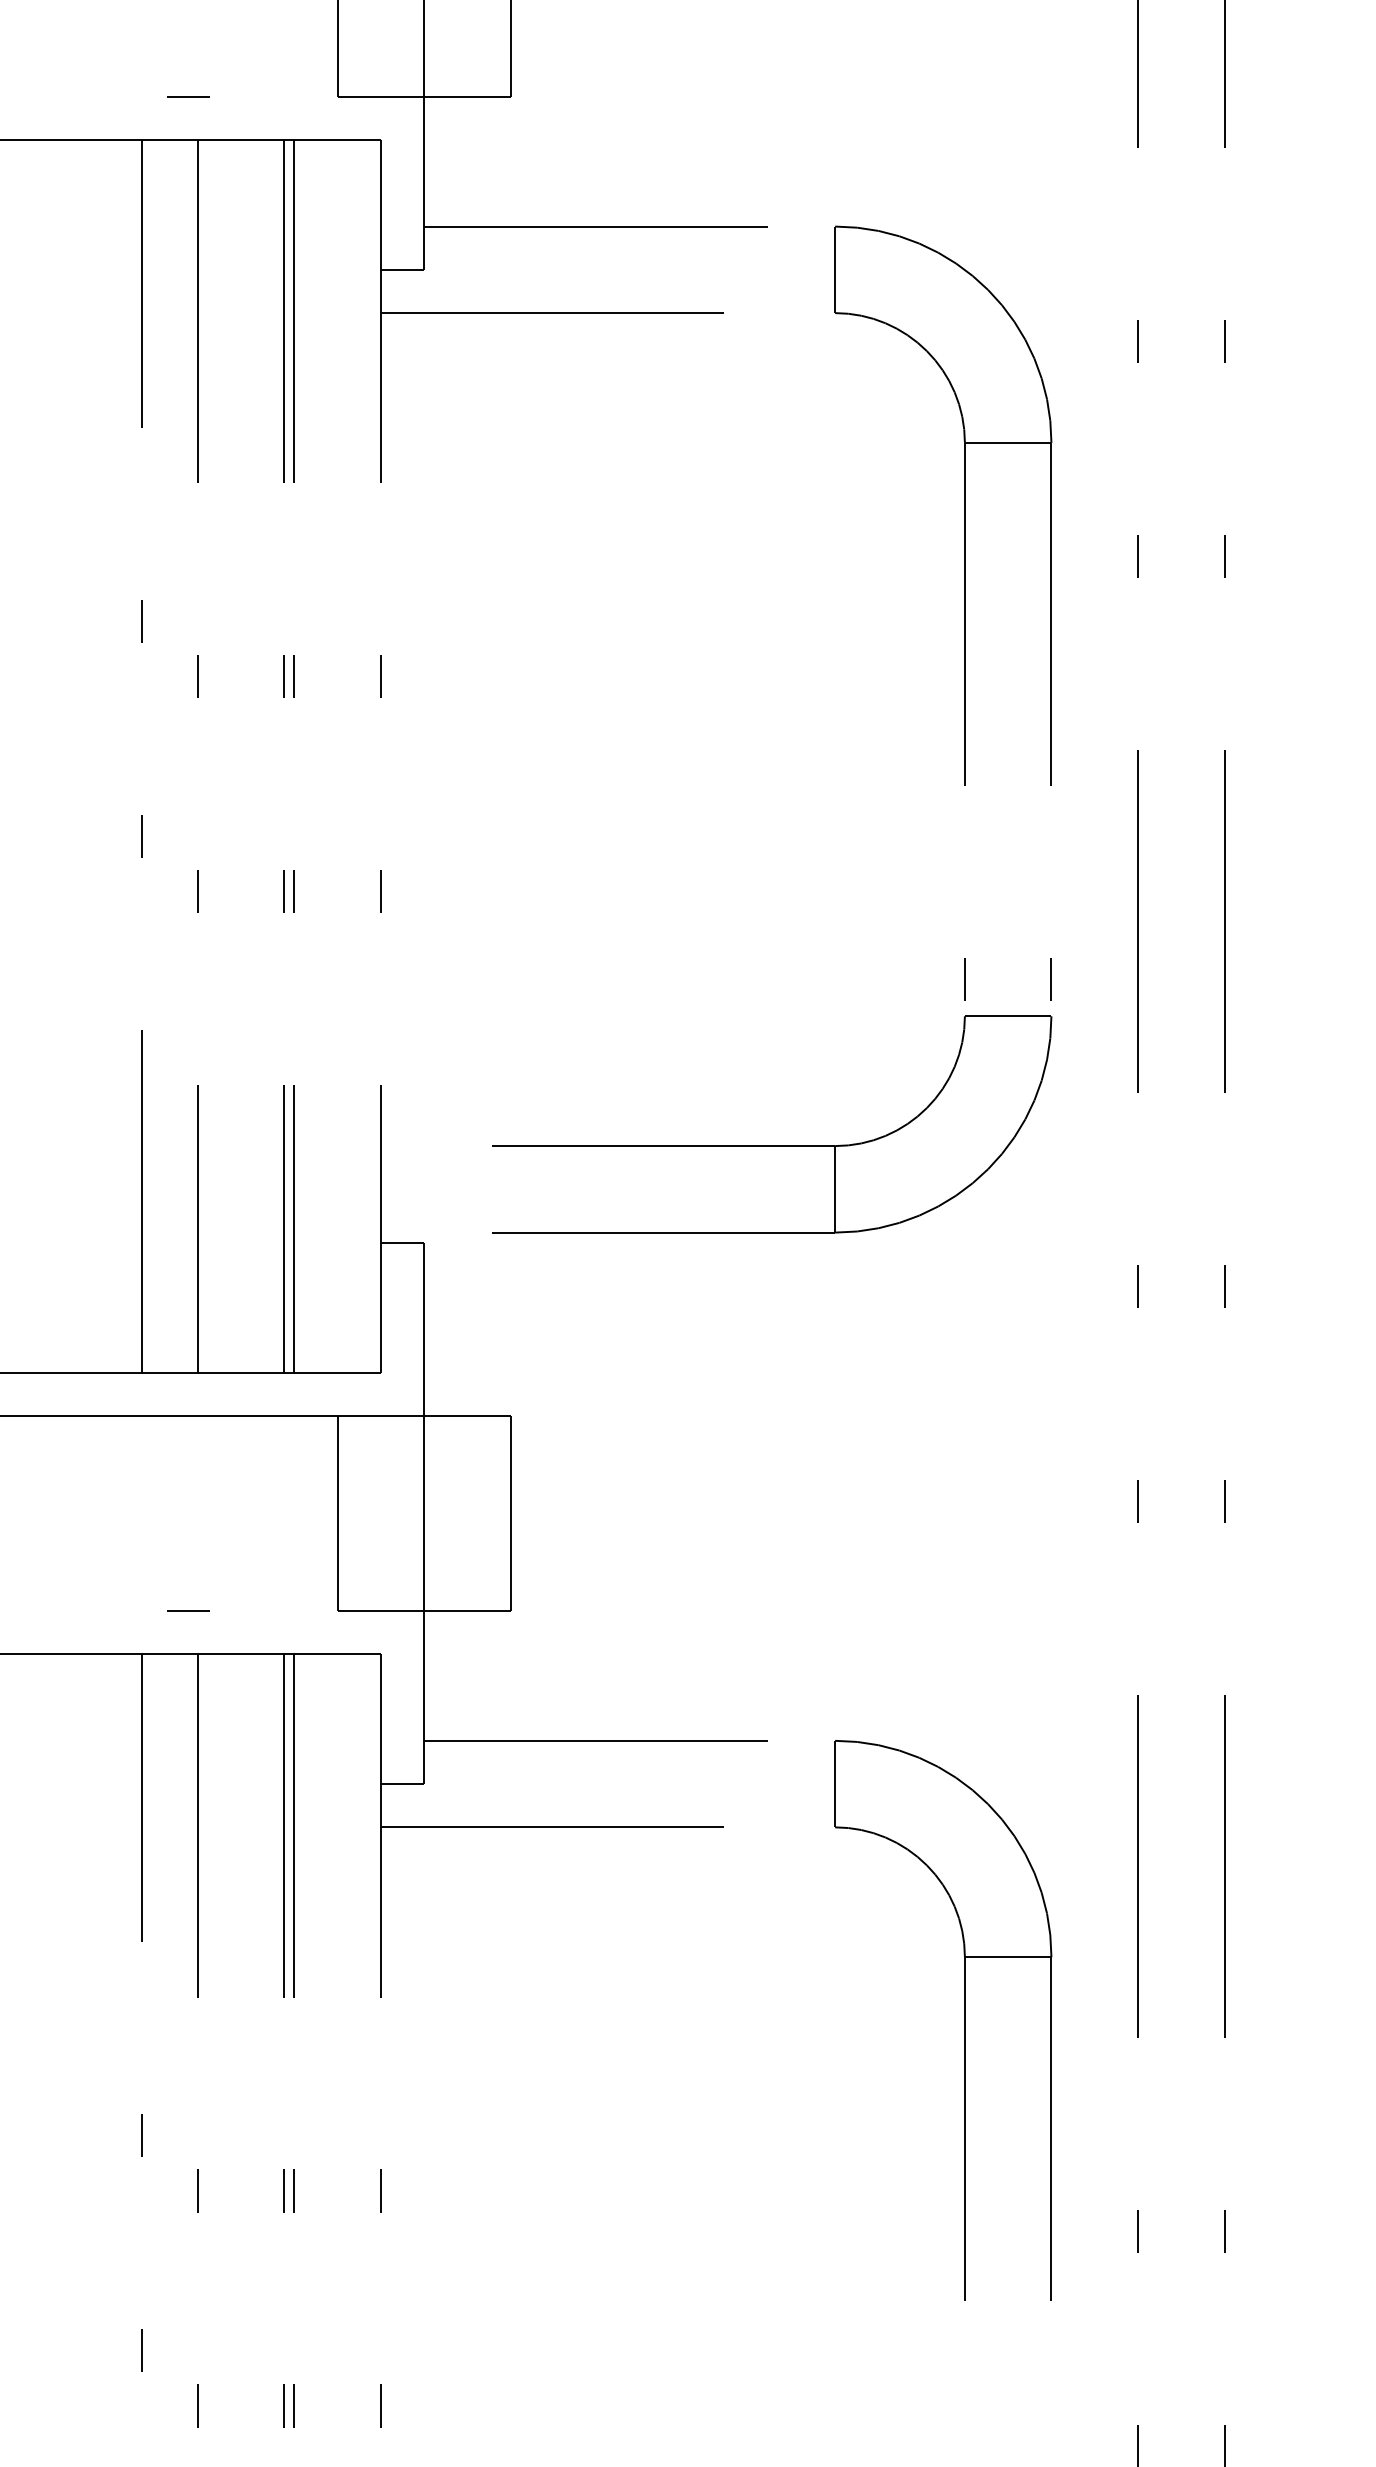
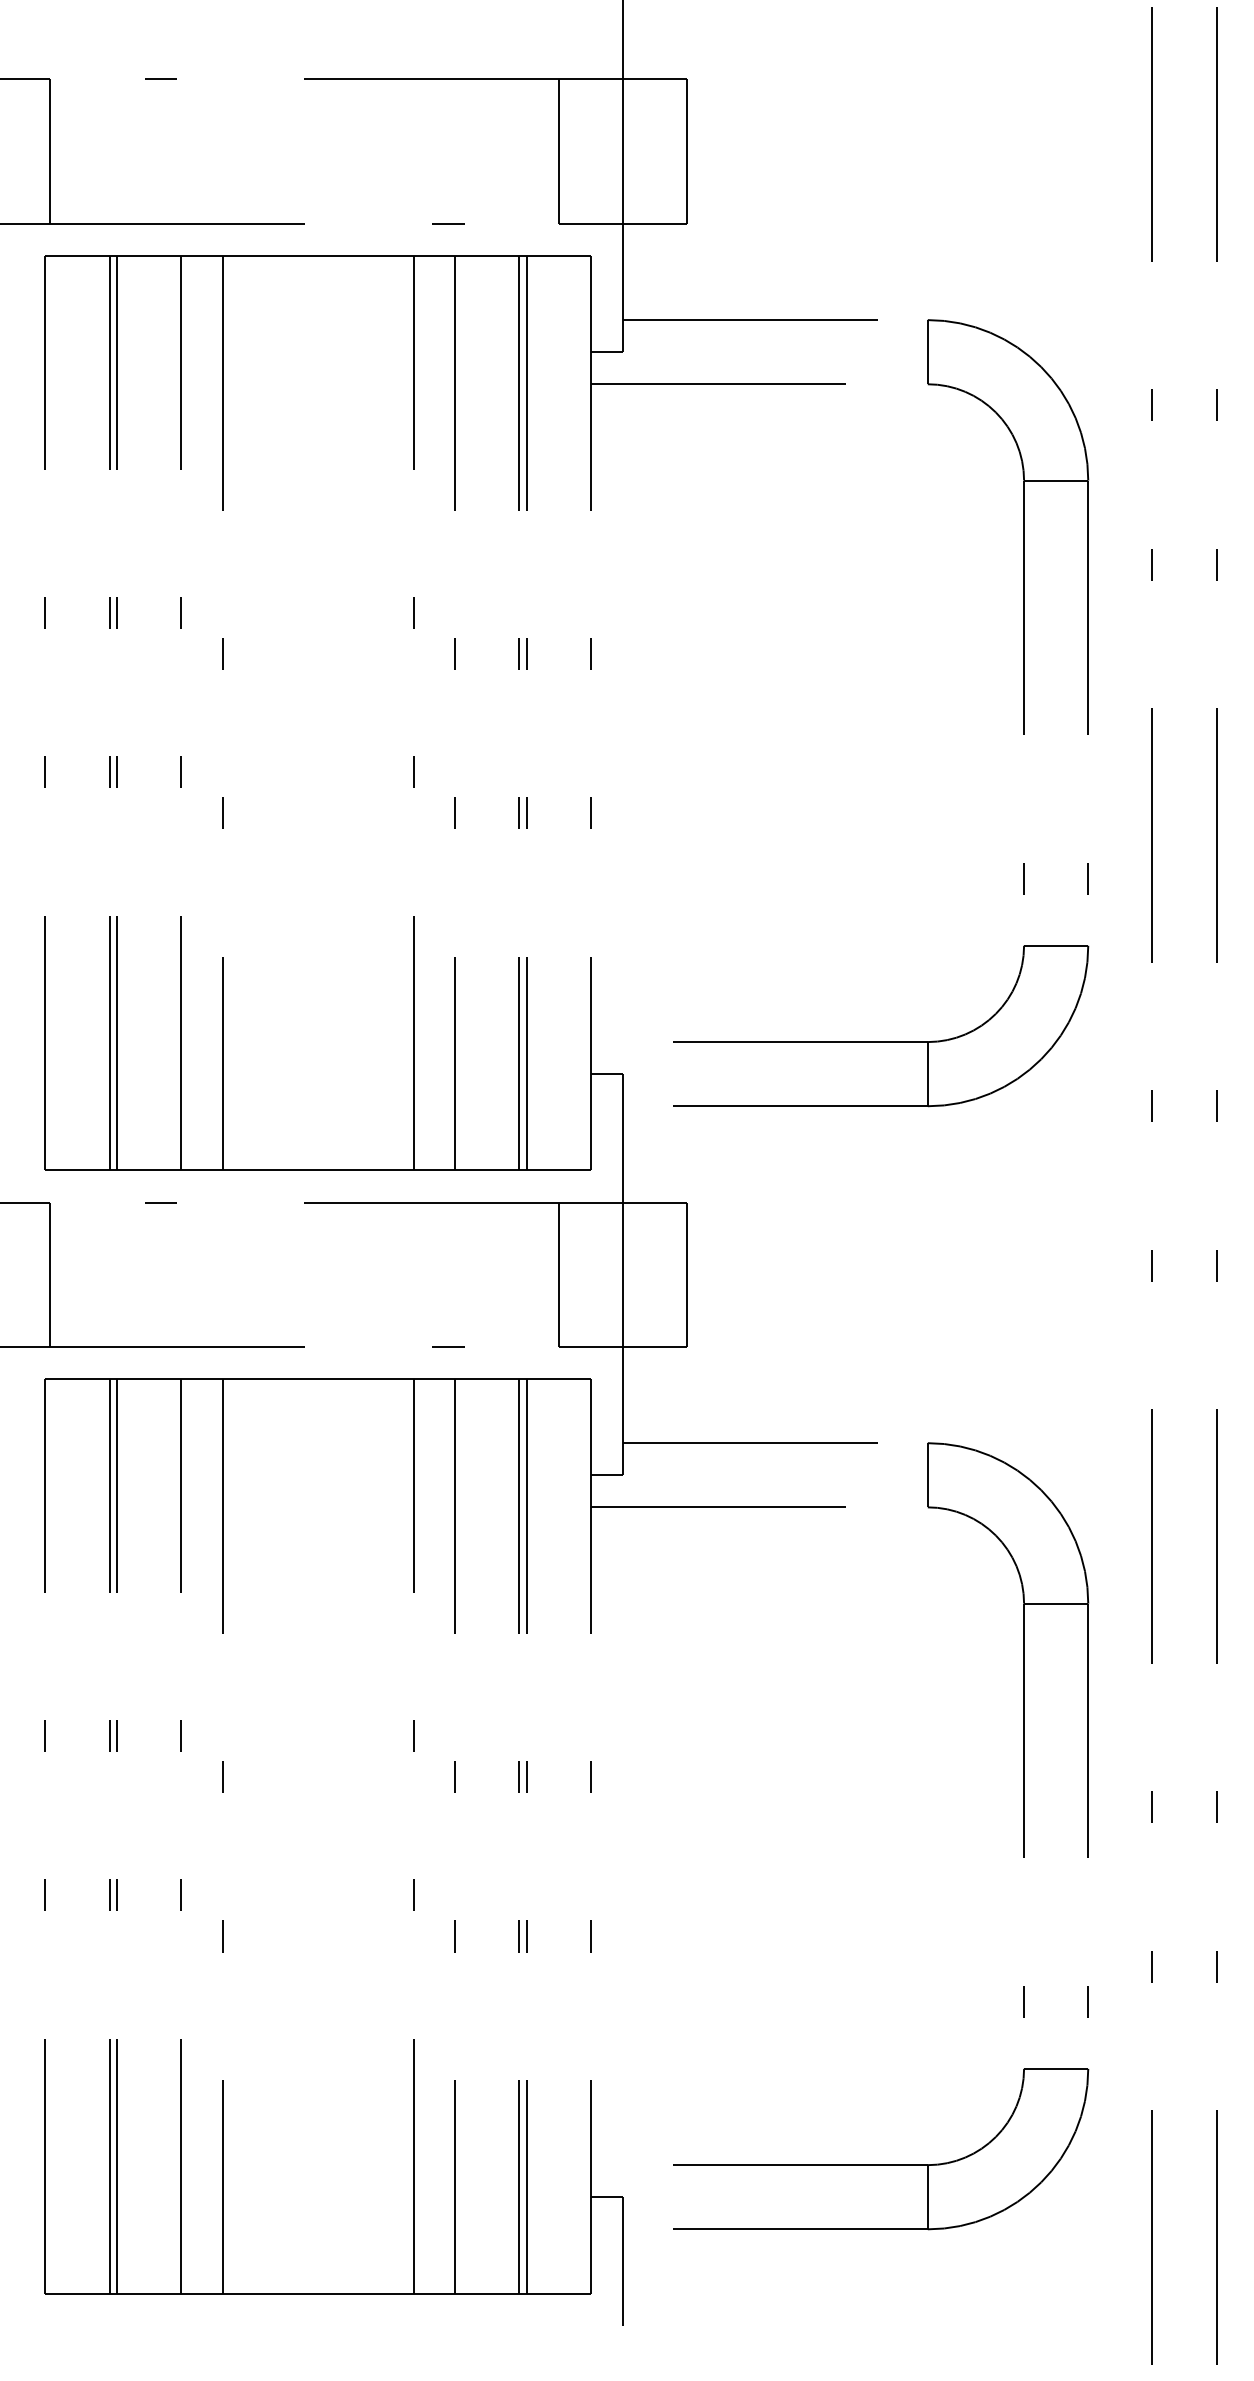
part: (772, 1145) -> (881, 1041), moved

